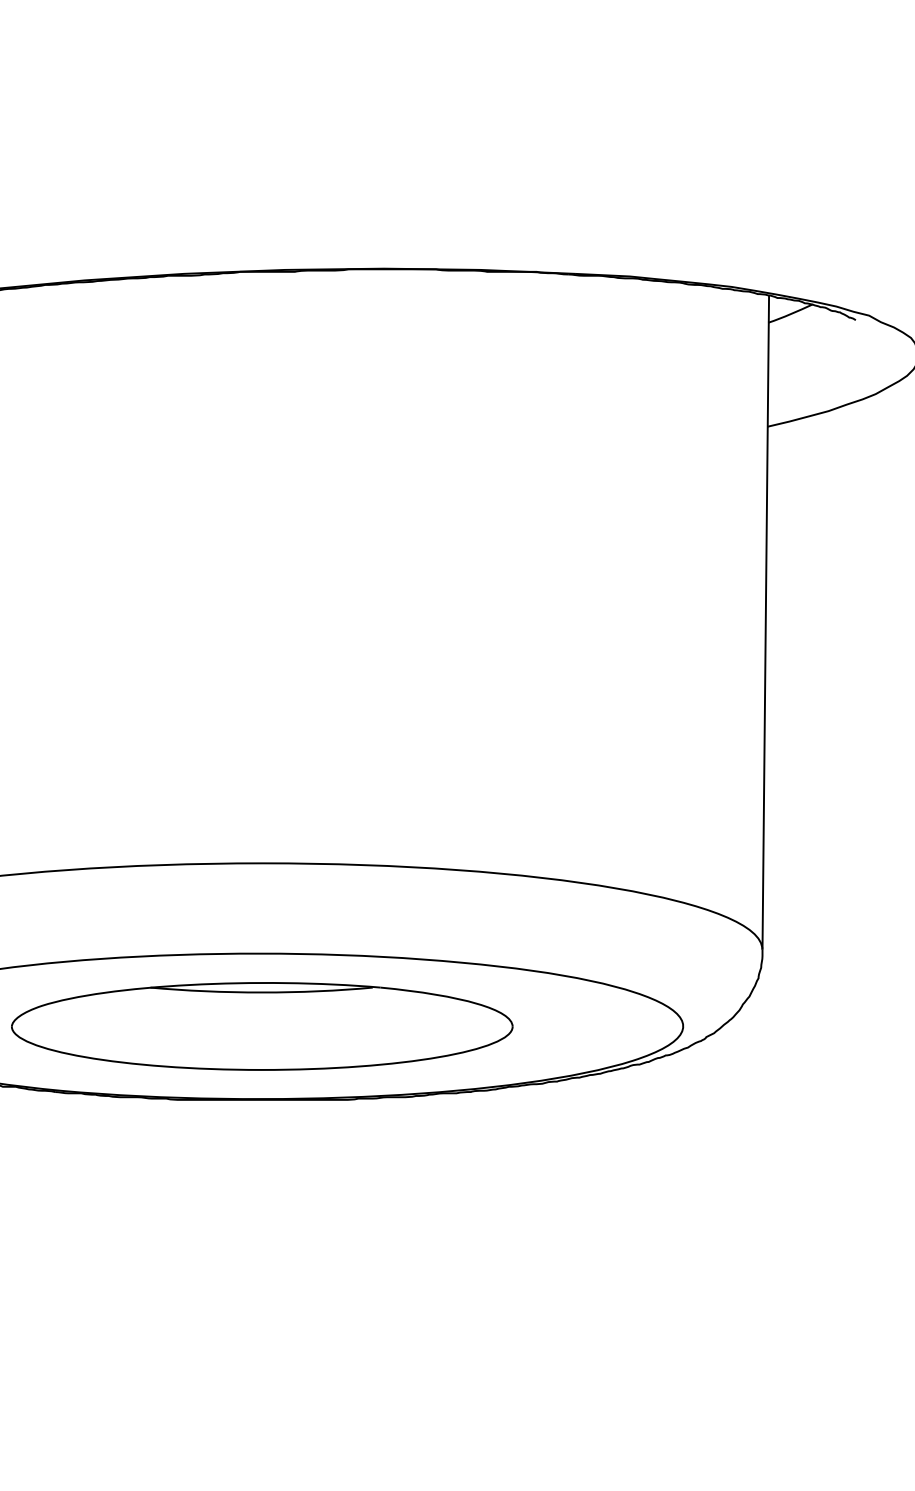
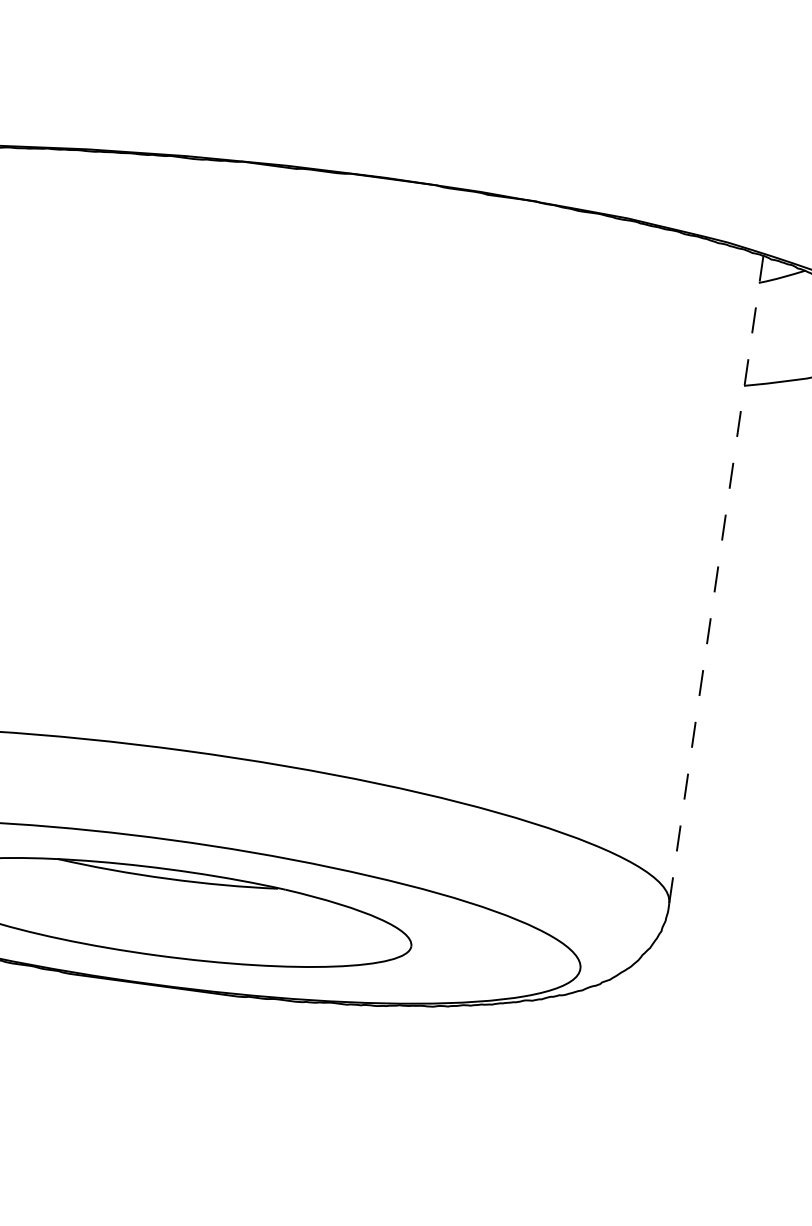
line: (765, 622) -> (716, 579), solid -> dashed

